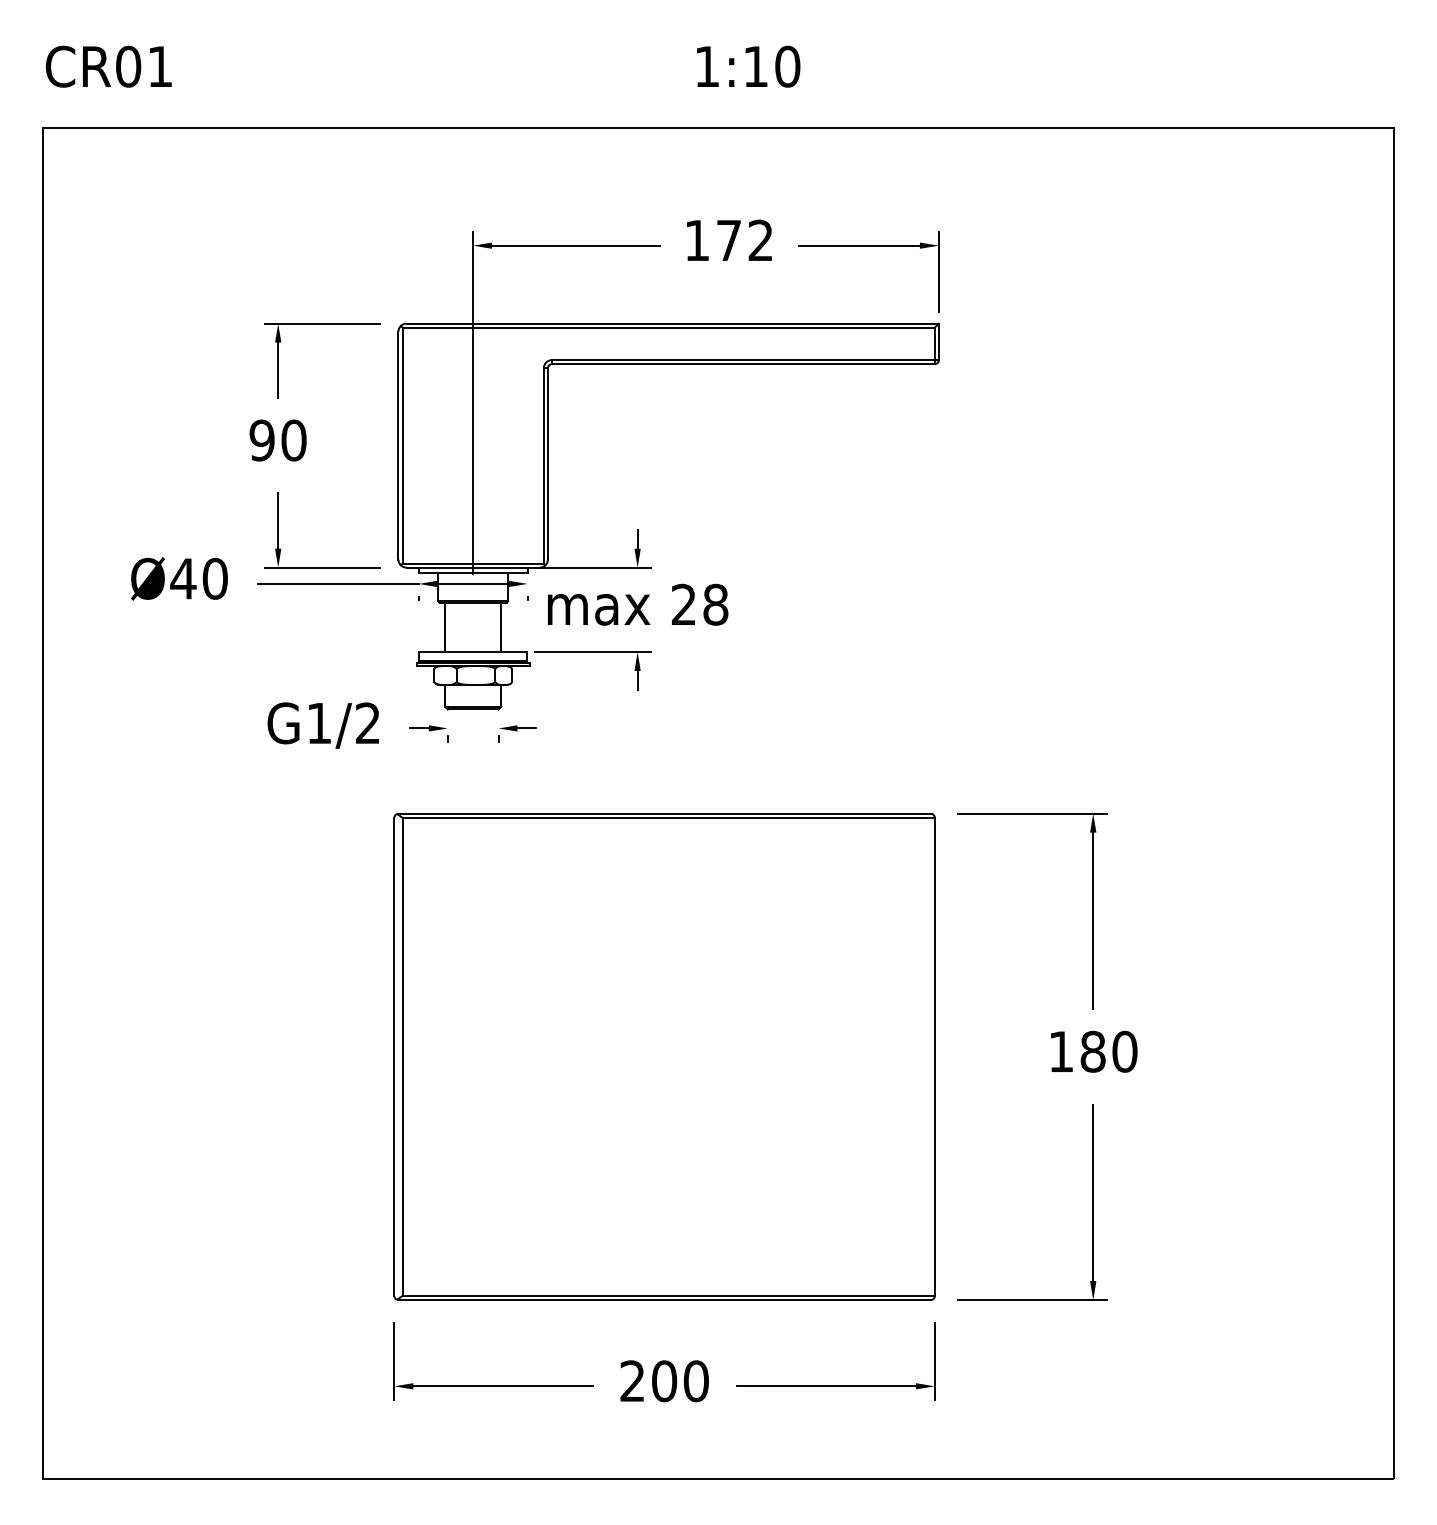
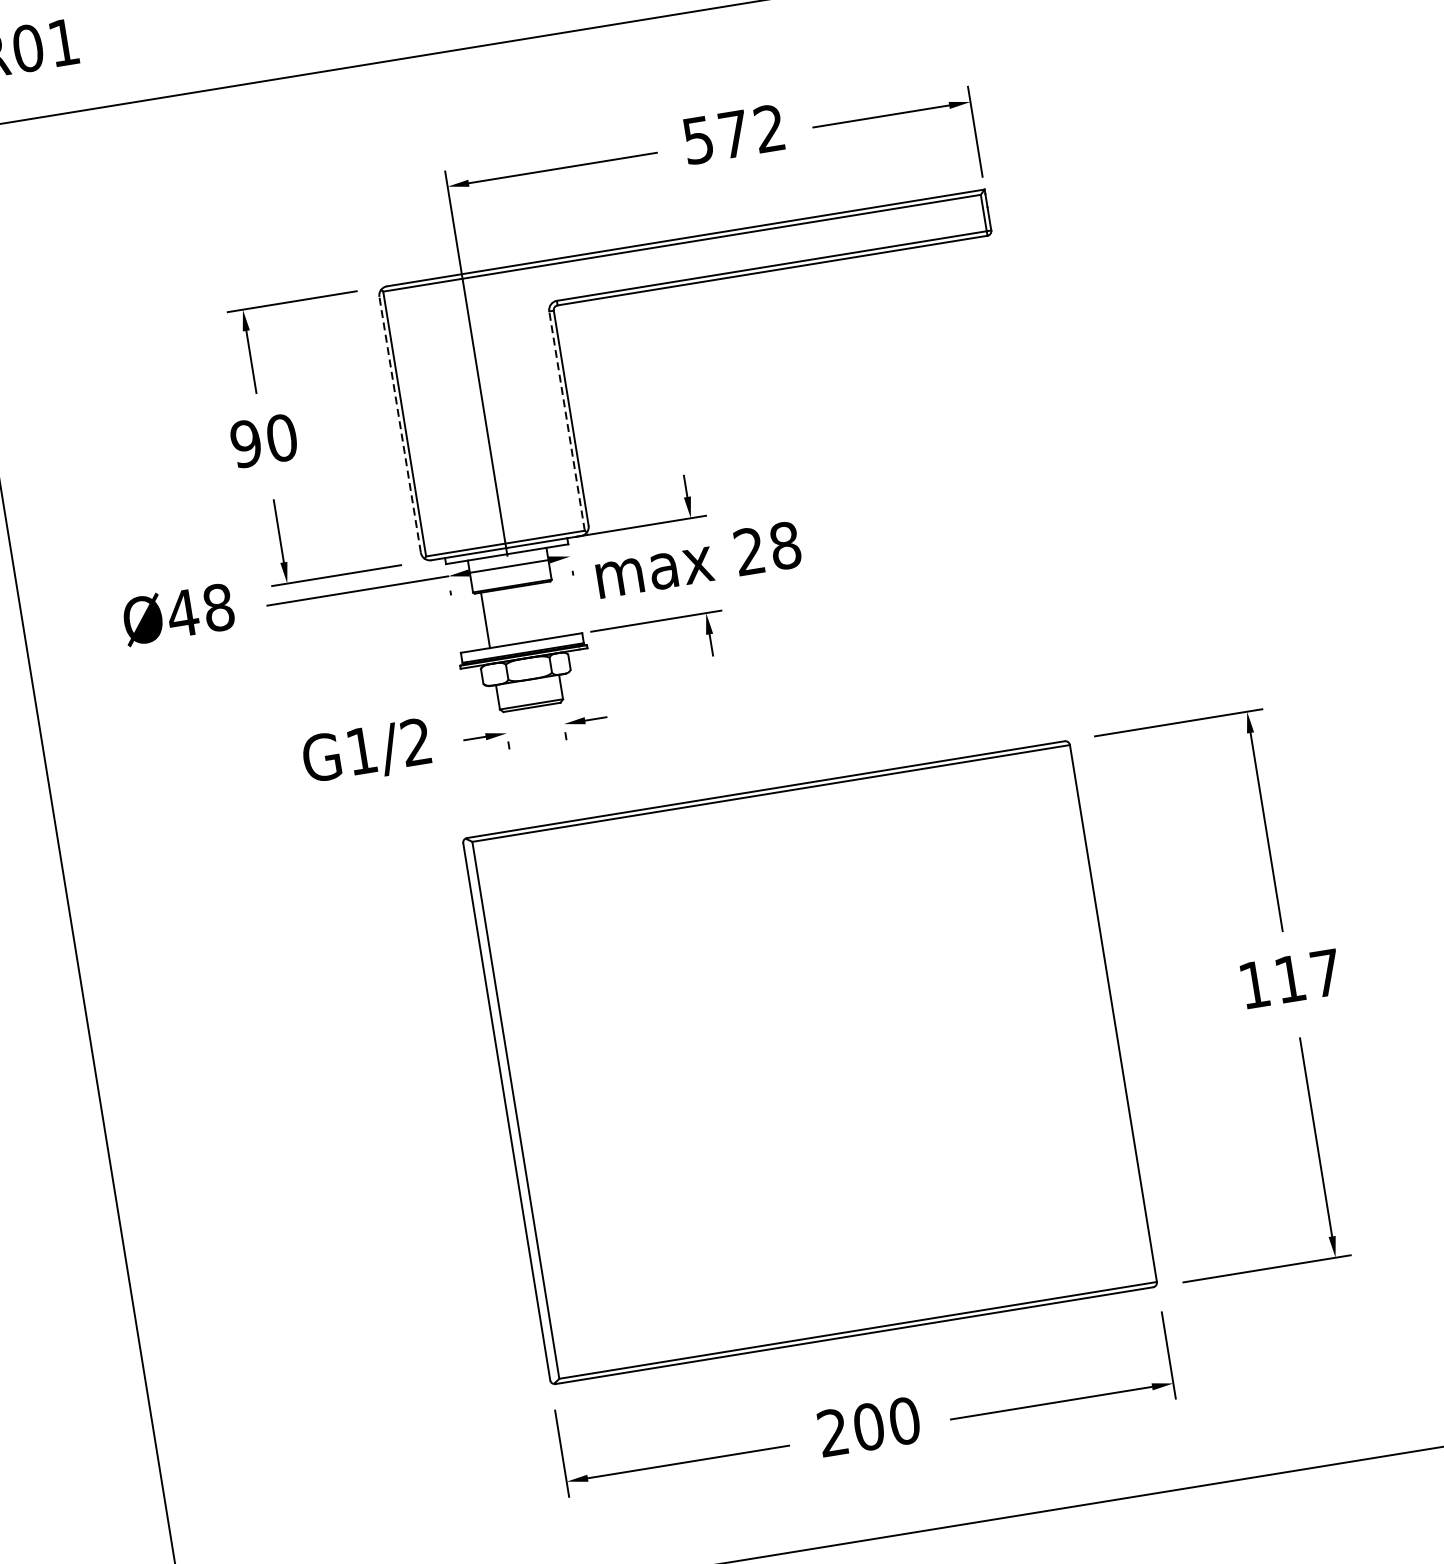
text: (696, 240) -> (697, 140), 172 -> 572
line: (398, 445) -> (400, 424), solid -> dashed
line: (543, 465) -> (566, 420), solid -> dashed
text: (214, 578) -> (217, 607), Ø40 -> Ø48
line: (501, 627) -> (548, 610), removed
text: (1108, 1051) -> (1307, 975), 180 -> 117

